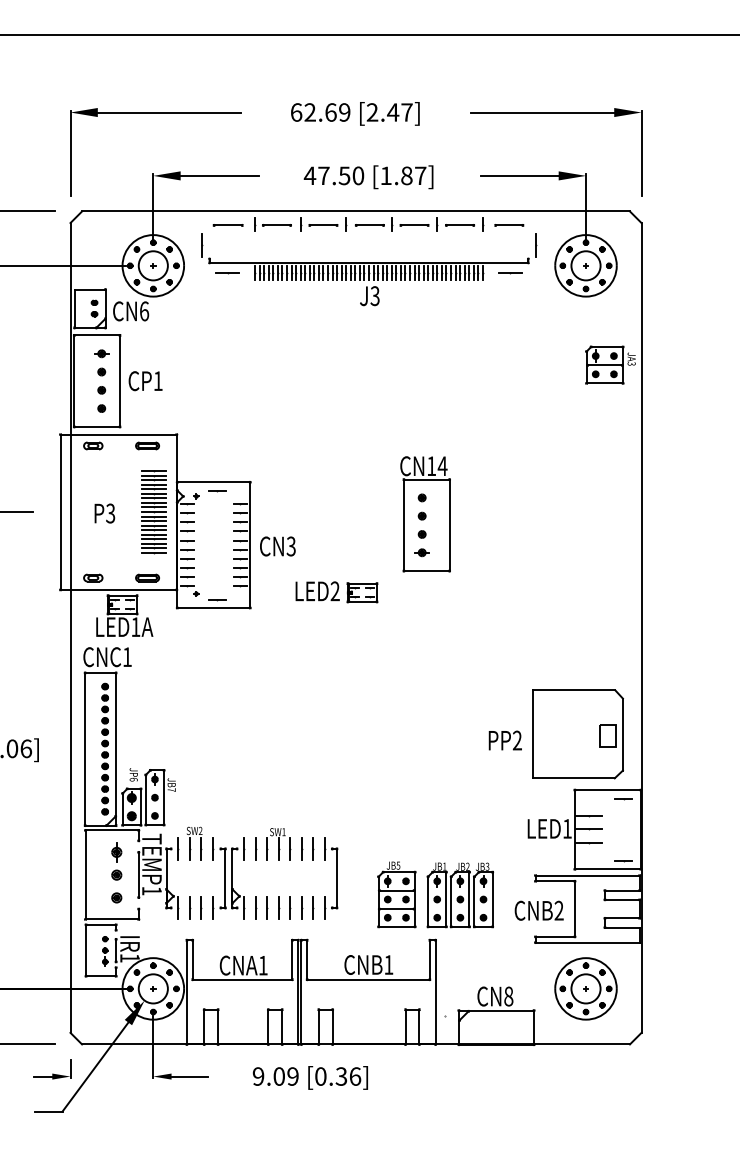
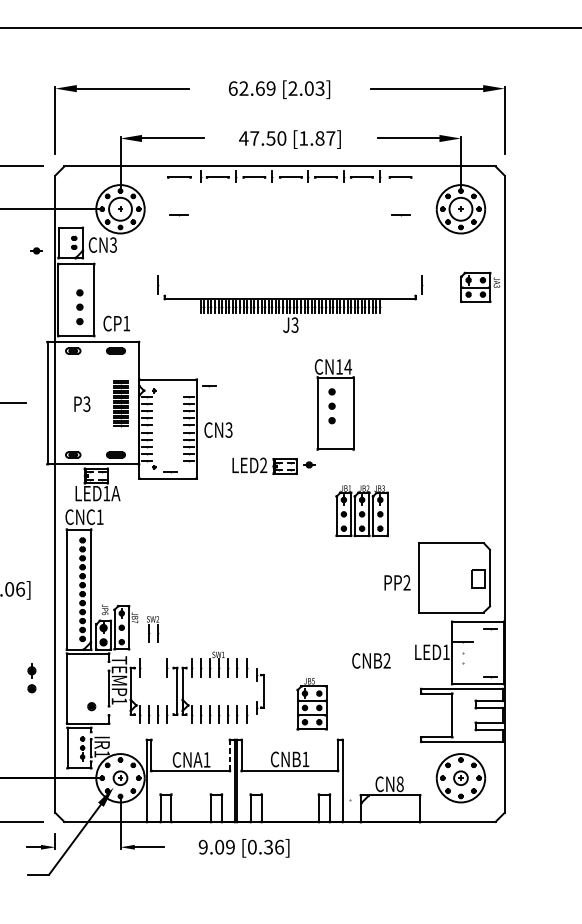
text: (399, 112) -> (314, 88), [2.47] -> [2.03]
part: (369, 269) -> (290, 304), moved
text: (144, 311) -> (113, 245), CN6 -> CN3
part: (101, 353) -> (36, 250), moved
text: (145, 381) -> (116, 323), moved
line: (217, 491) -> (209, 386), moved
part: (153, 512) -> (120, 403), size x0.7
part: (421, 552) -> (308, 464), moved
line: (588, 829) -> (462, 652), removed
line: (588, 842) -> (462, 663), removed
part: (194, 843) -> (152, 629), moved
part: (116, 861) -> (31, 678), moved
part: (331, 878) -> (260, 691), size x0.7
part: (459, 895) -> (361, 511), moved
text: (538, 910) -> (370, 660), moved
line: (292, 959) -> (230, 755), solid -> dashed
circle: (152, 988) -> (119, 777), size x0.6
circle: (585, 988) -> (460, 777), size x0.6

